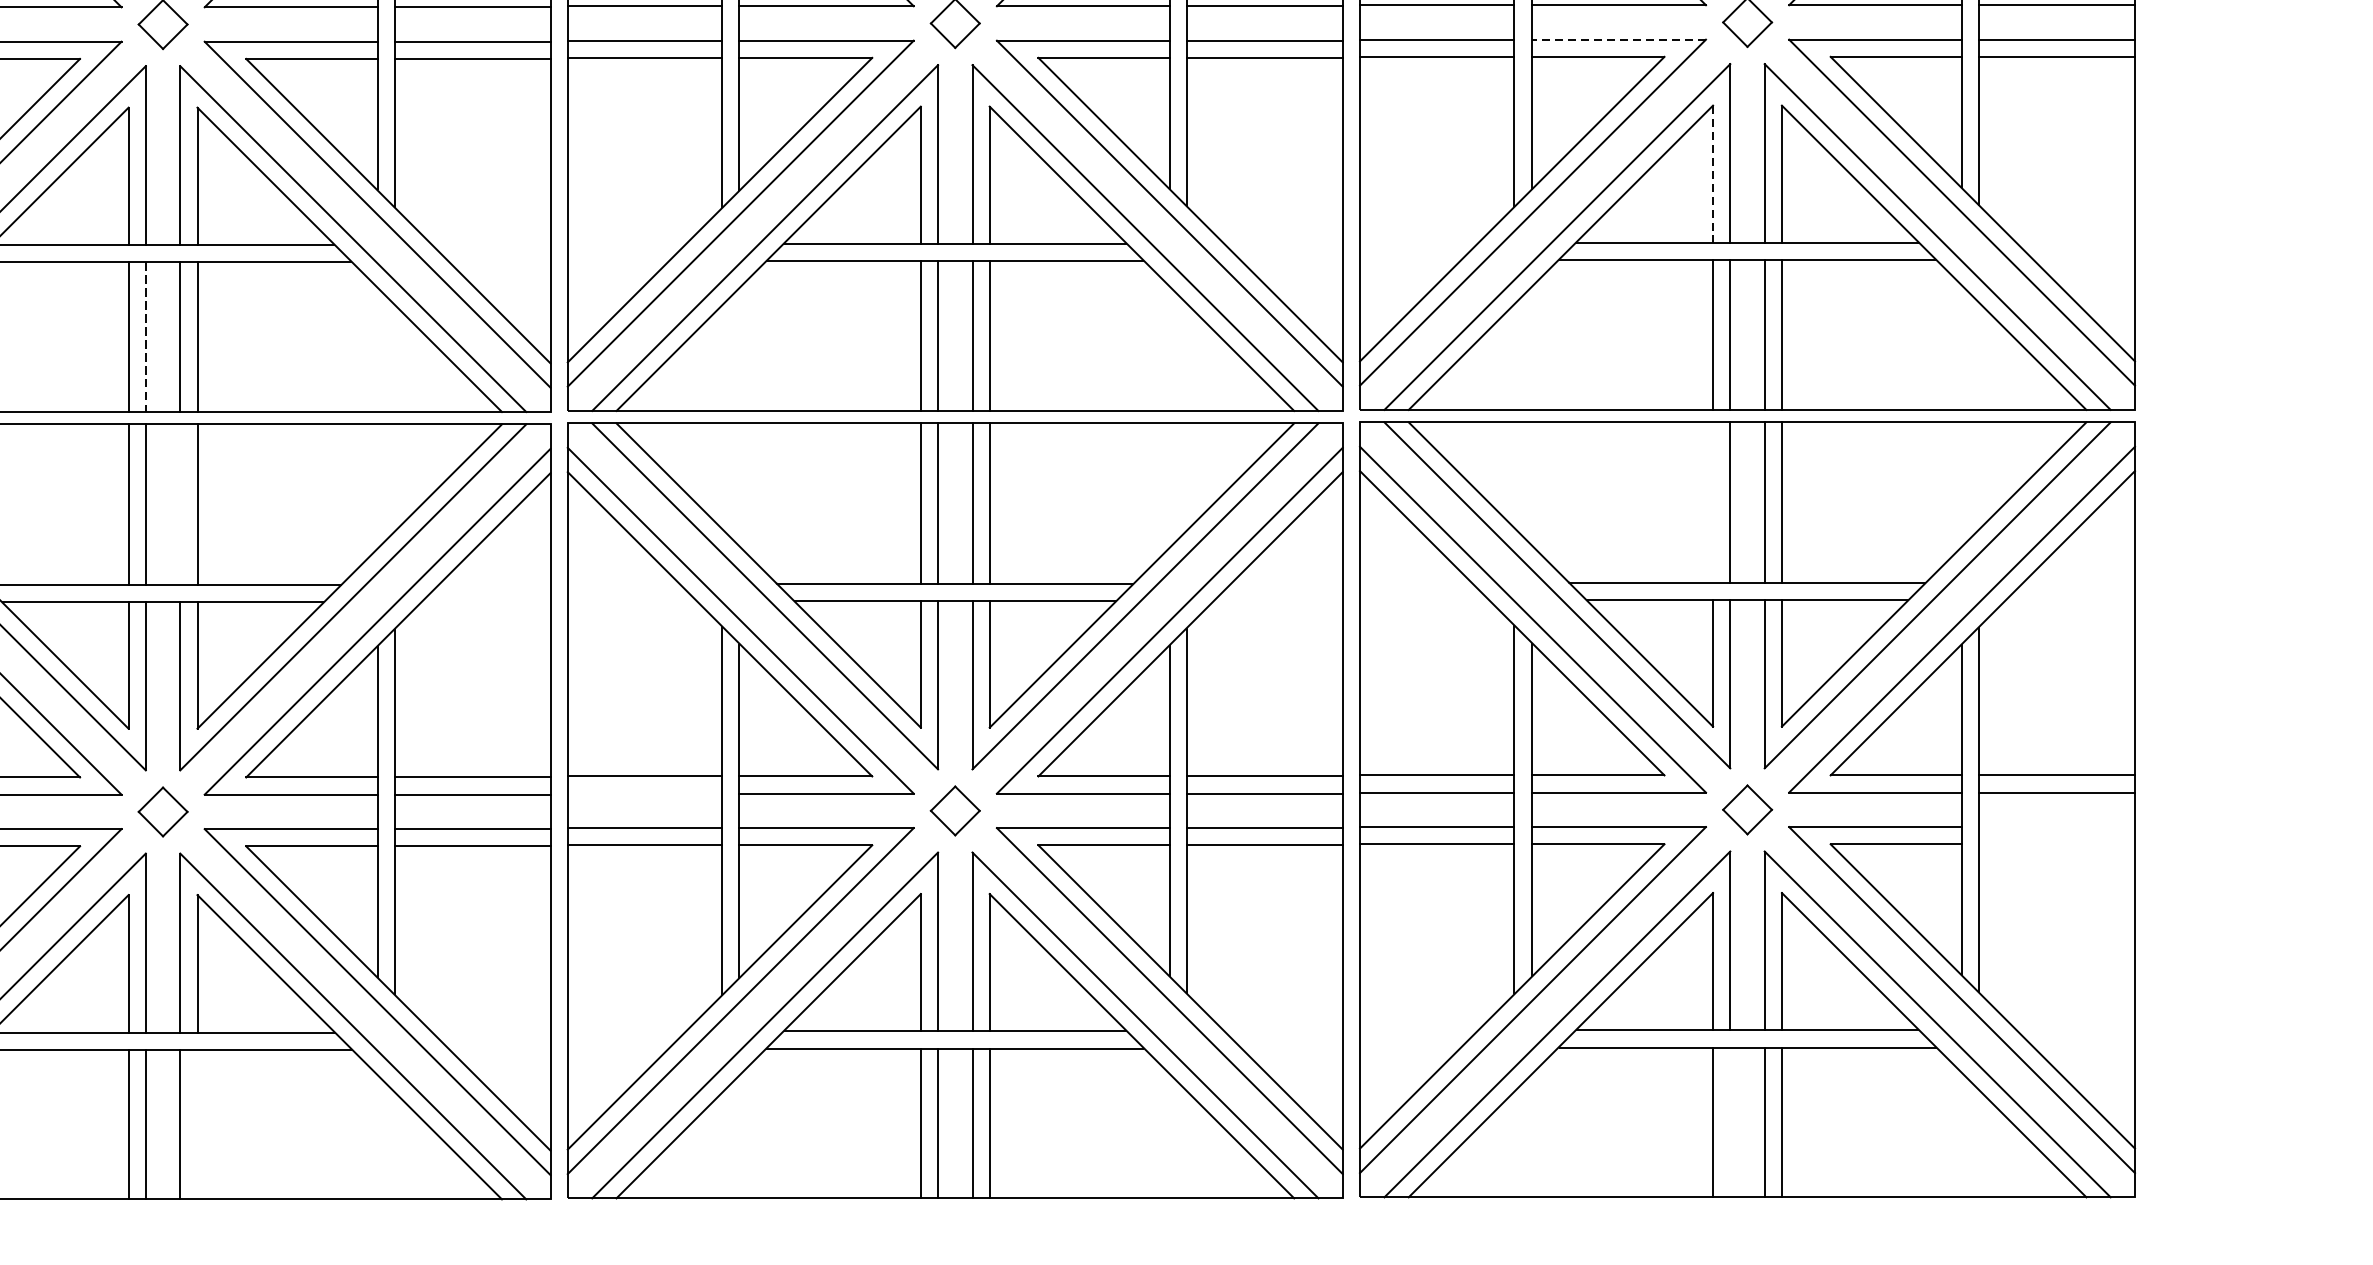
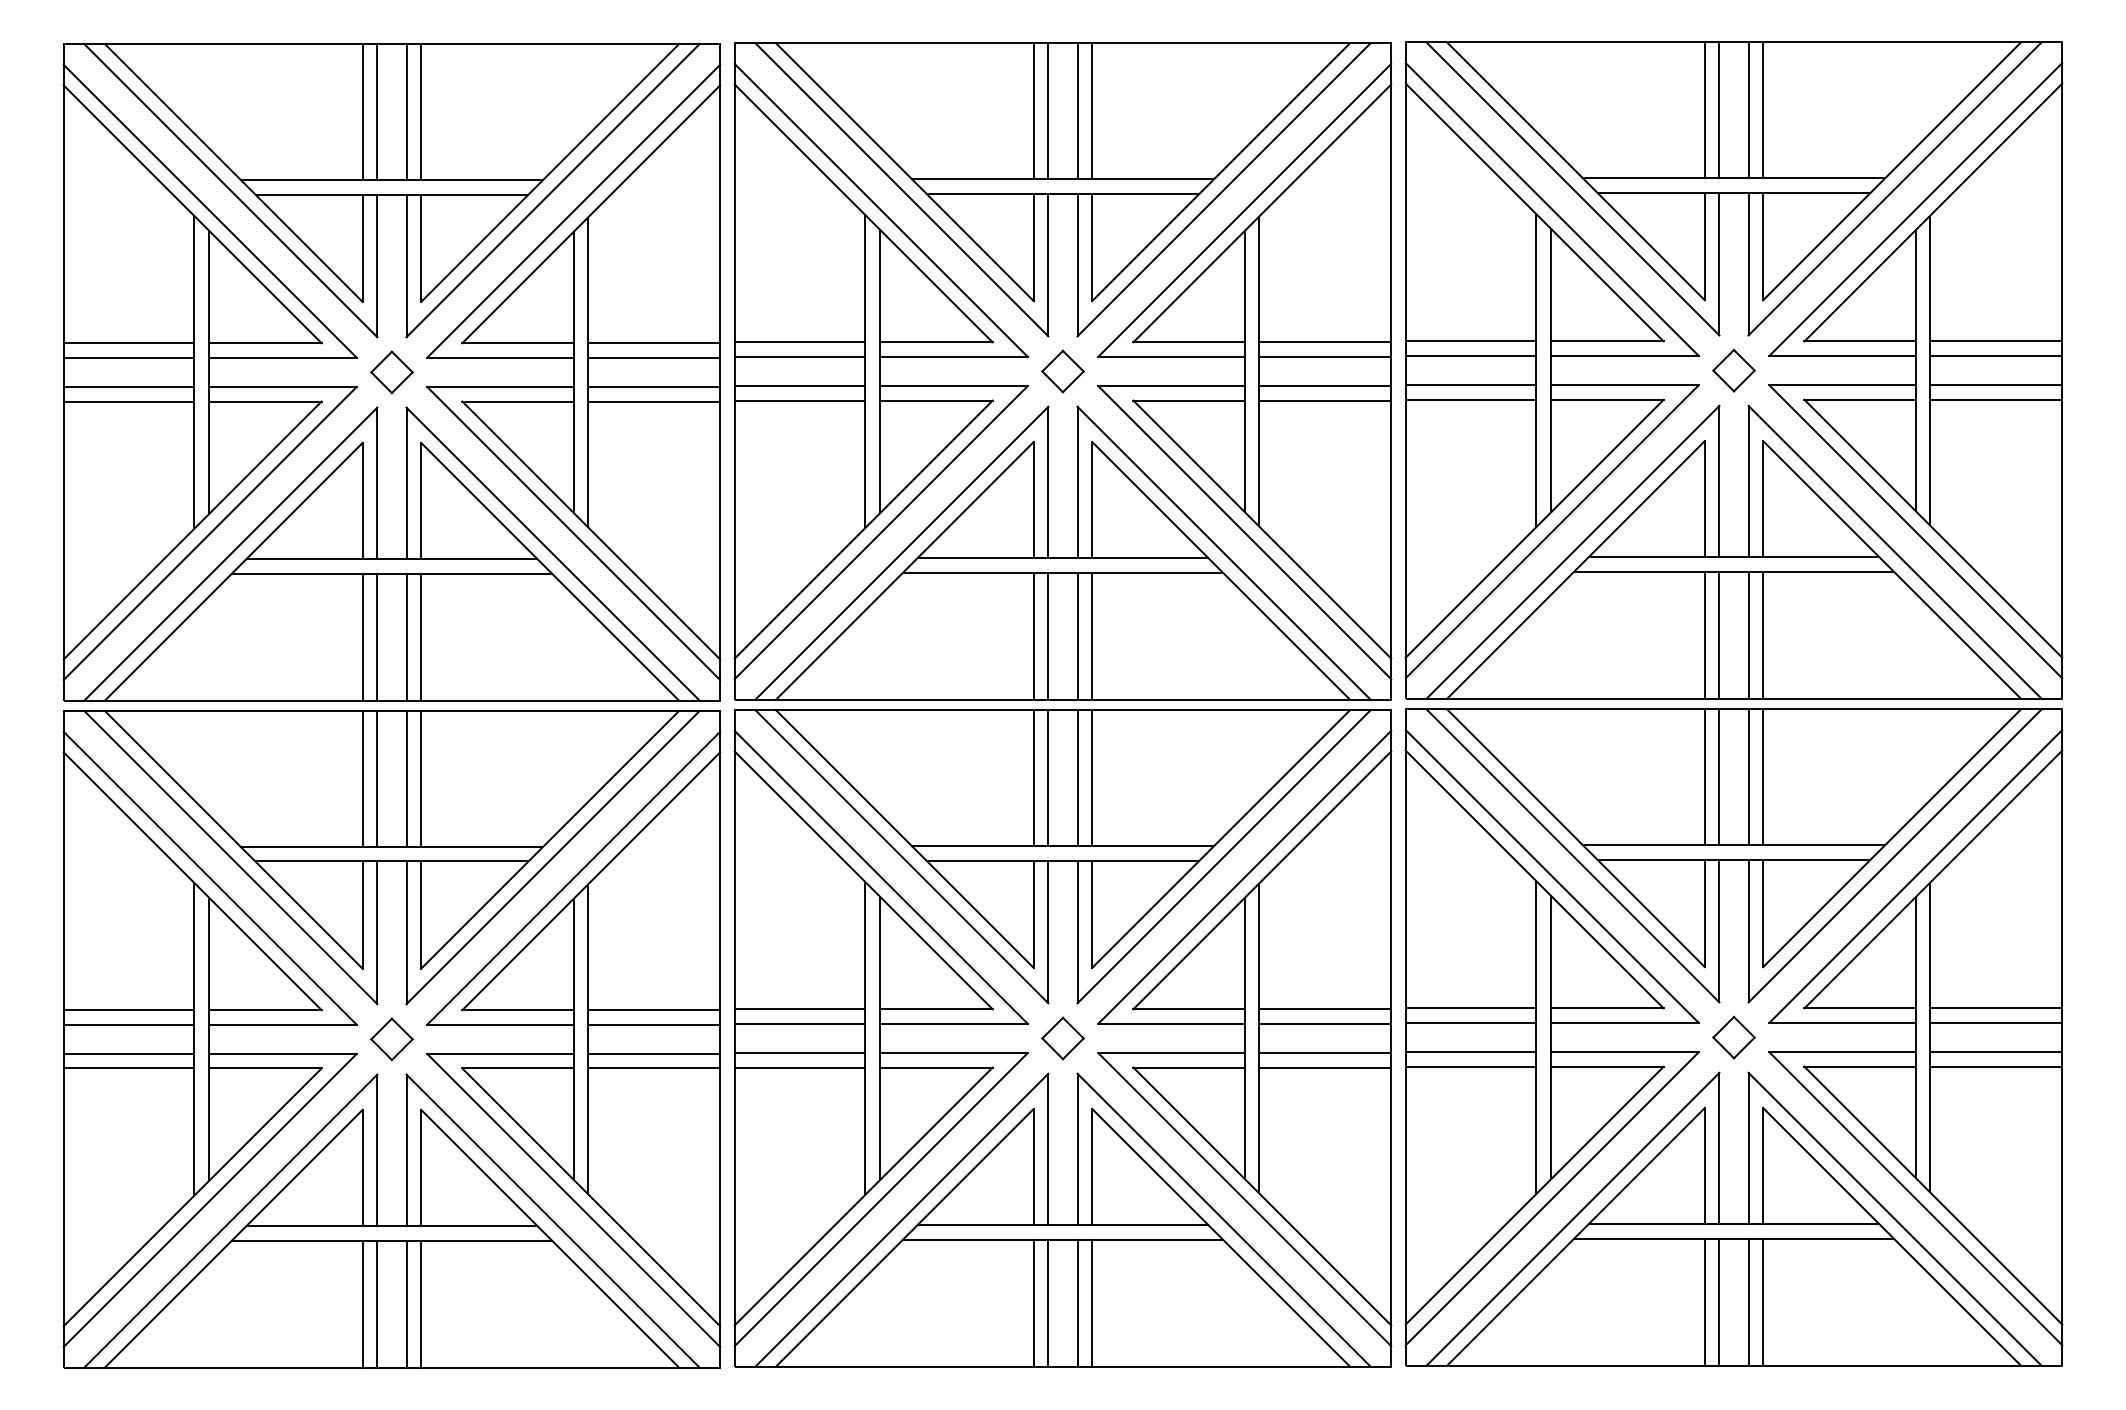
line: (1618, 40) -> (1624, 385), dashed -> solid
line: (1712, 174) -> (1704, 499), dashed -> solid
line: (146, 337) -> (377, 637), dashed -> solid
line: (1712, 502) -> (1704, 777), added
line: (180, 503) -> (406, 778), added
line: (644, 793) -> (799, 1023), added
line: (2057, 827) -> (1996, 1052), added
line: (2057, 844) -> (1996, 1066), added
line: (1730, 1122) -> (1719, 1302), added
line: (197, 1123) -> (421, 1303), added

